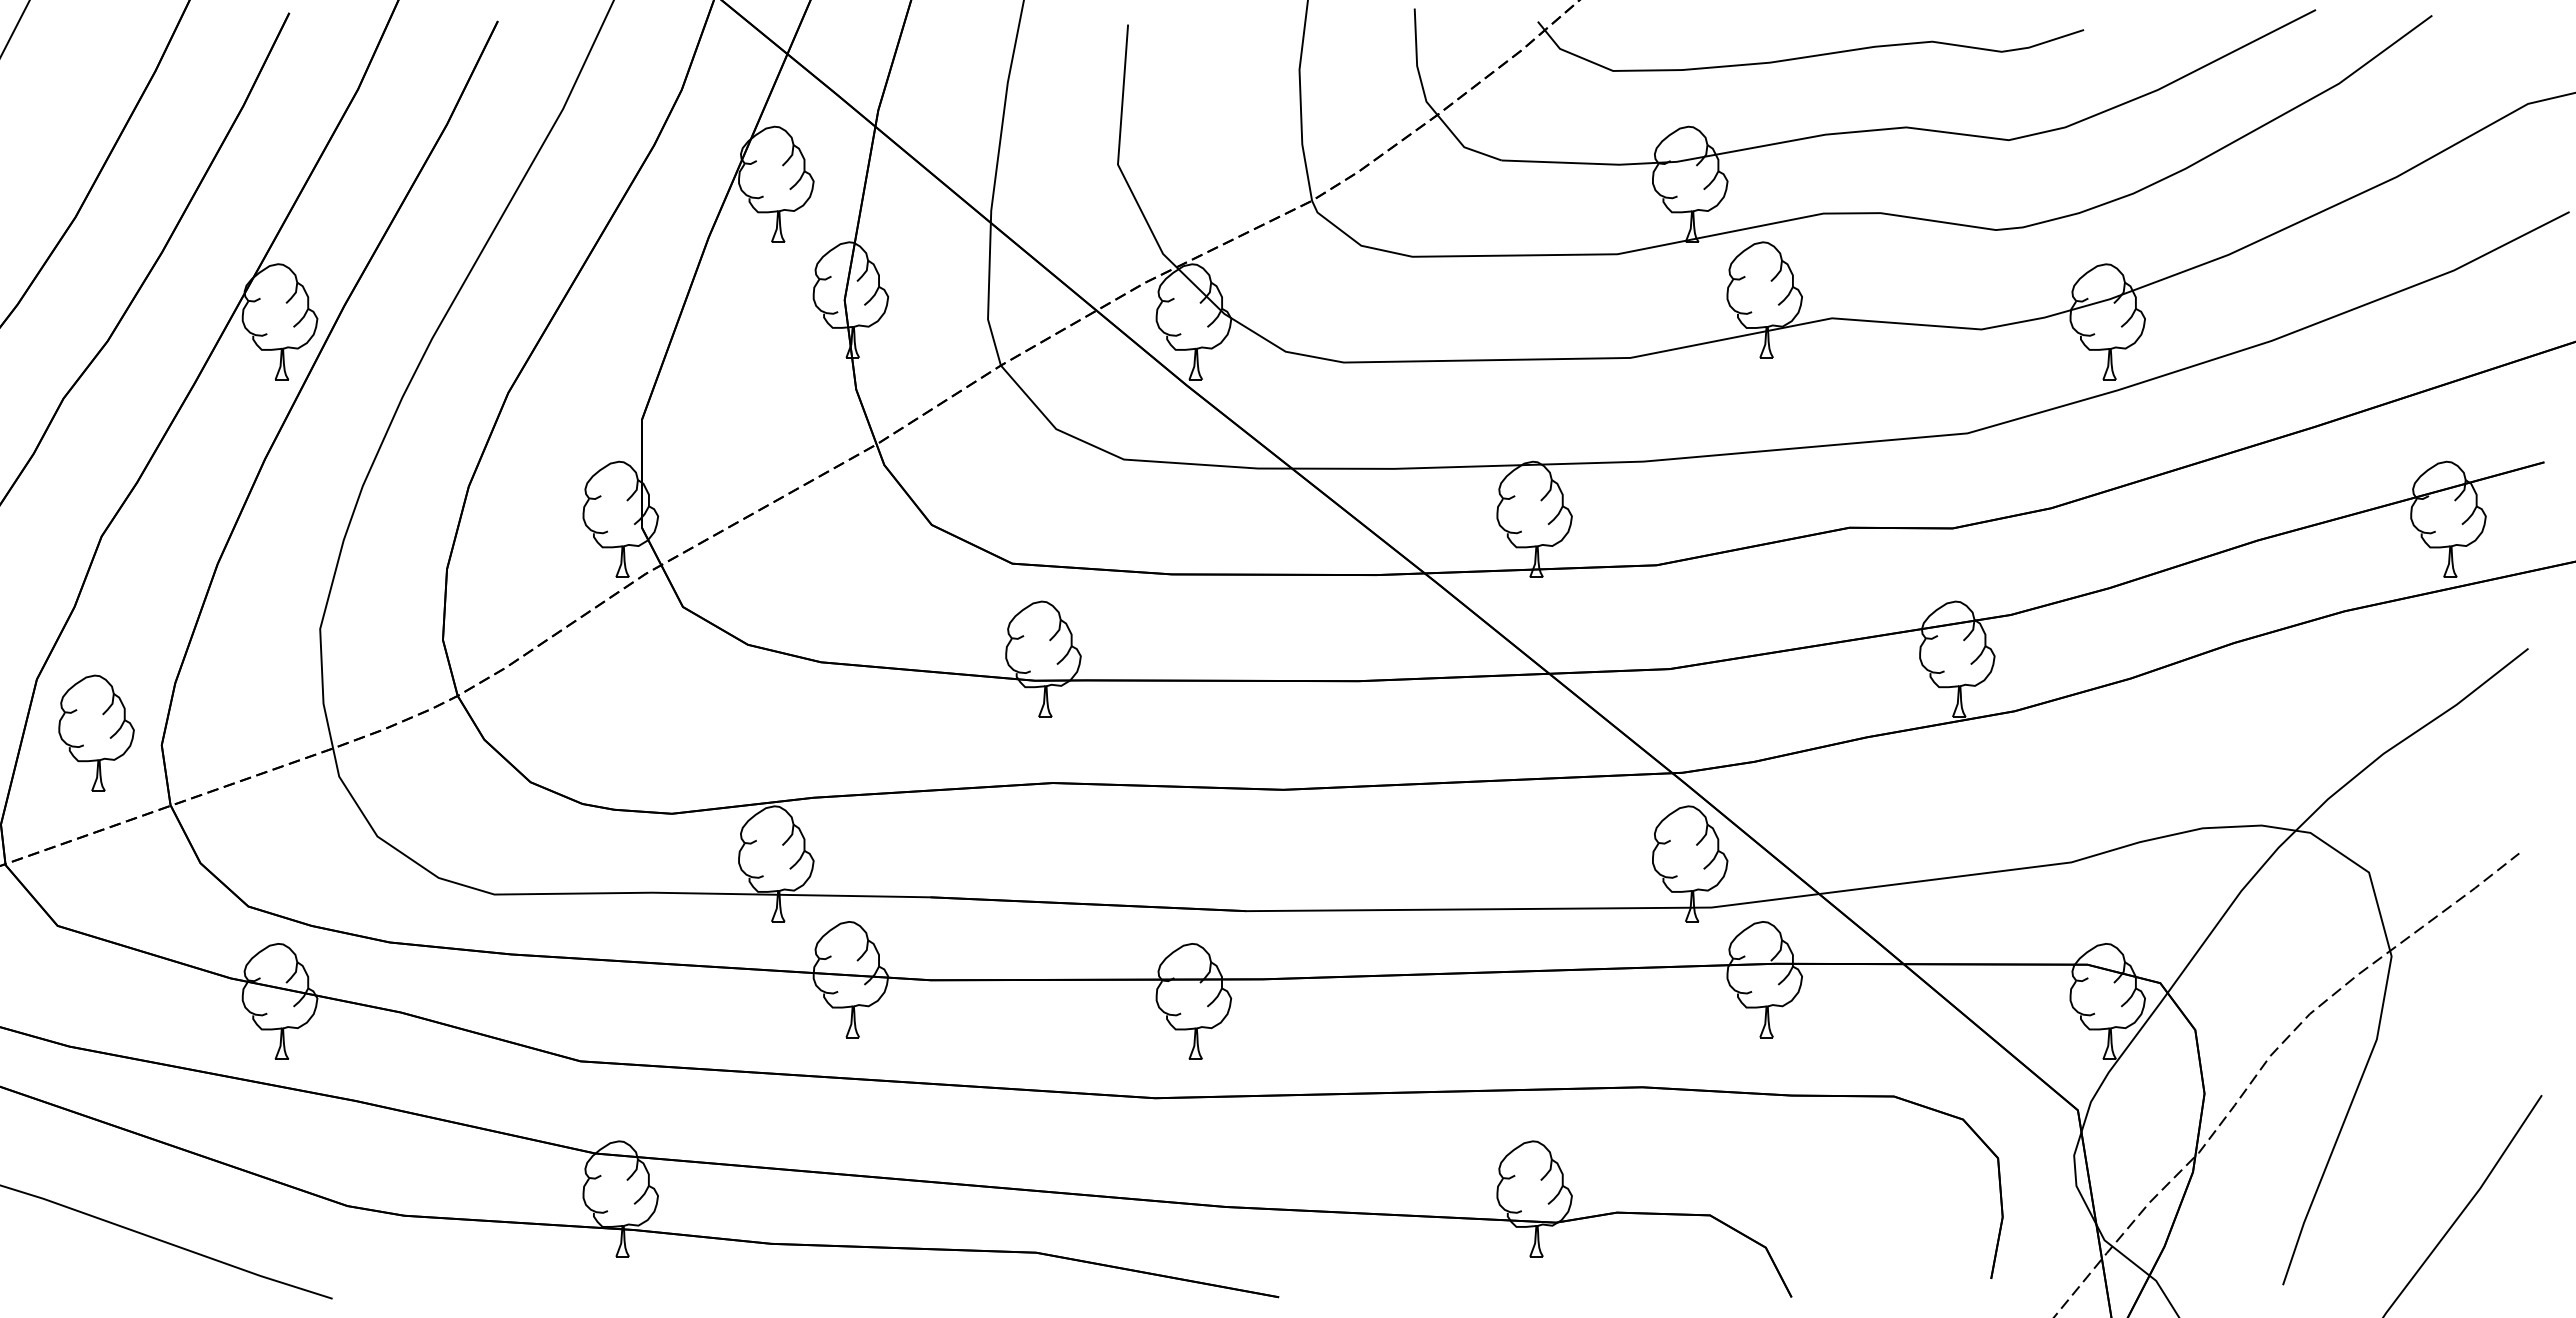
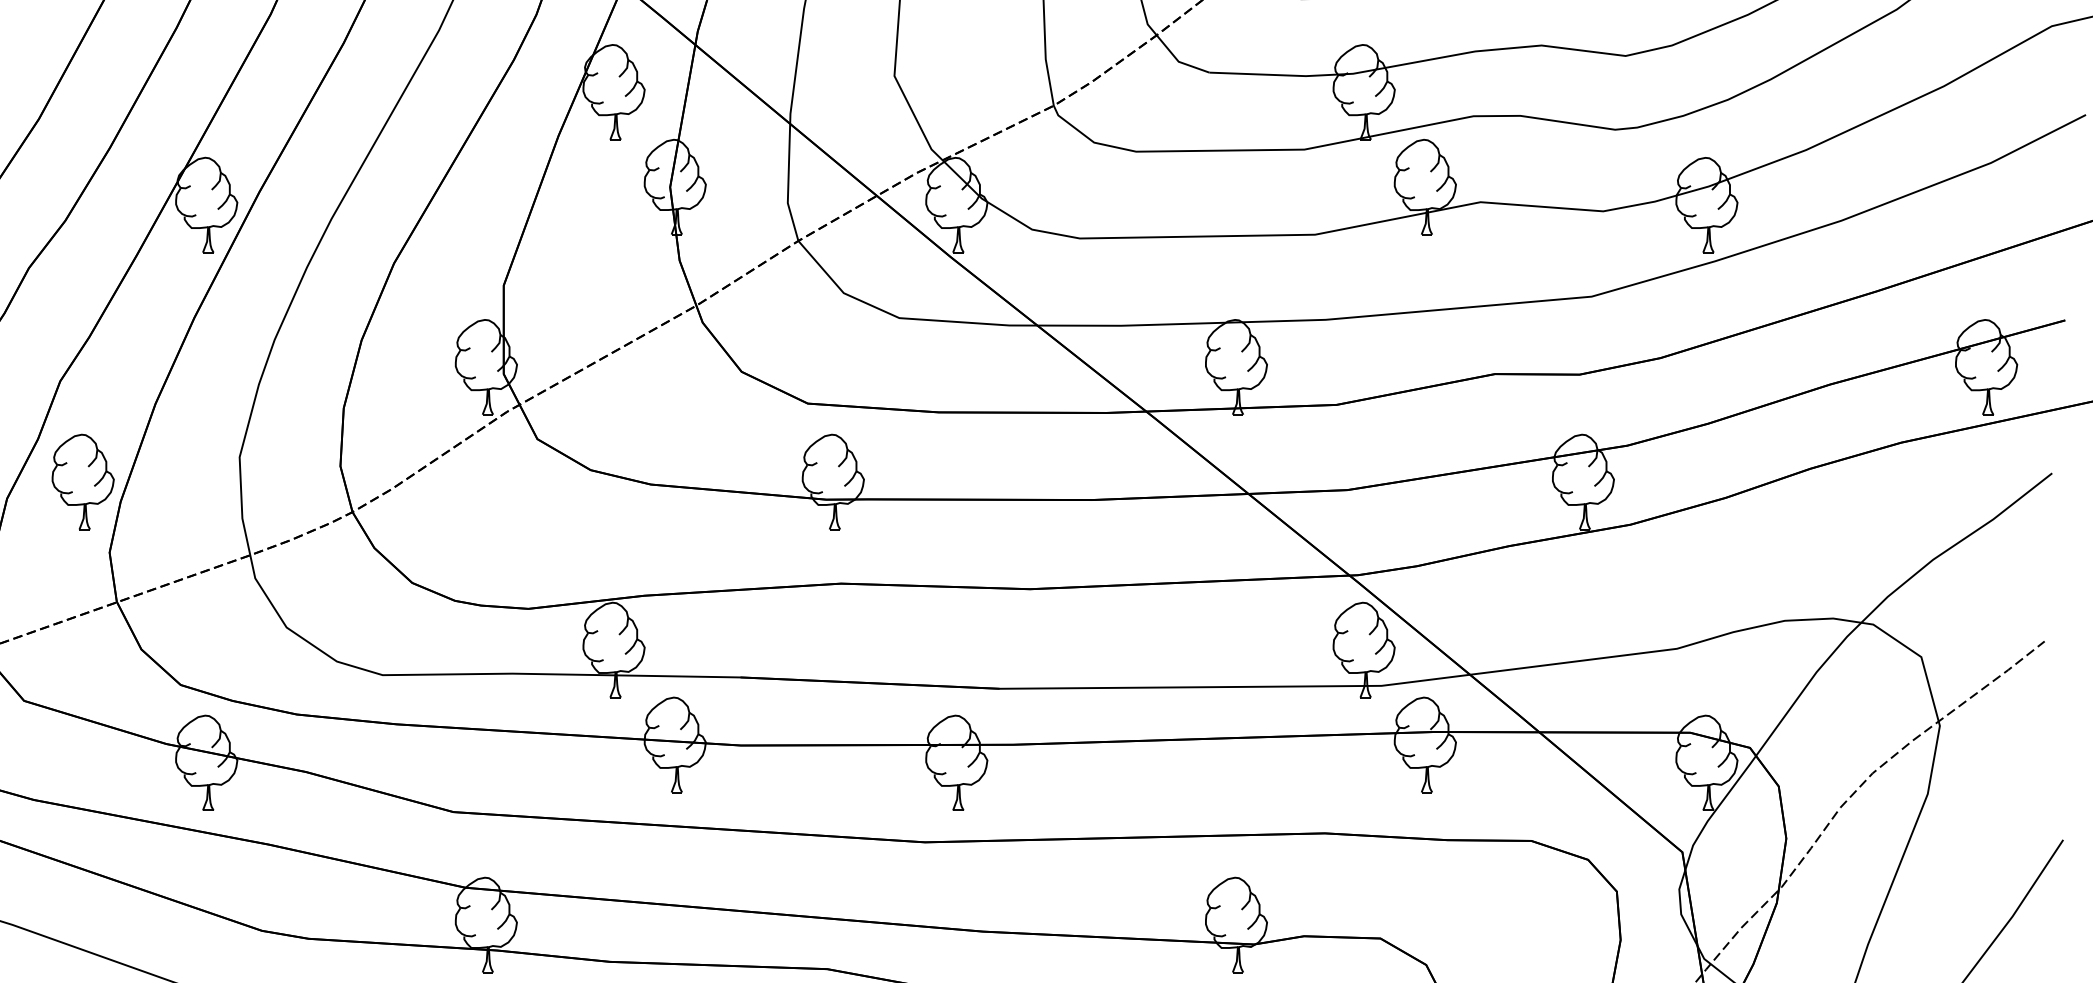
part: (96, 732) -> (83, 481), moved

